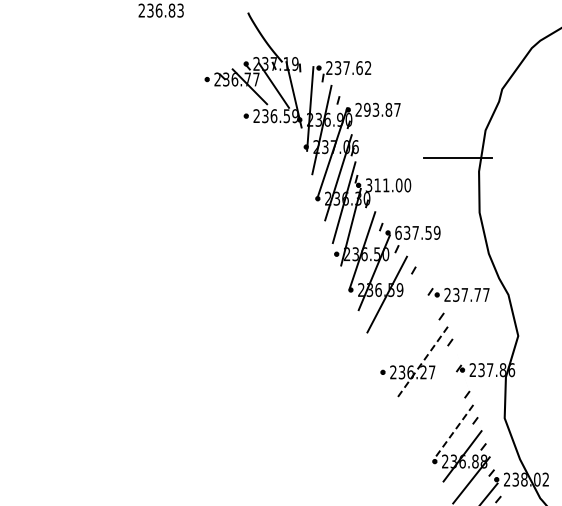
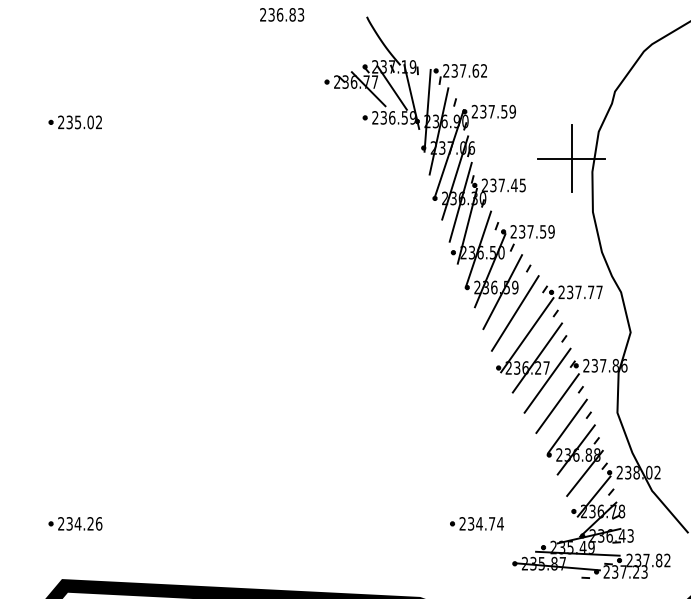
text: (381, 109) -> (497, 111), 293.87 -> 237.59
line: (457, 157) -> (571, 158), added
text: (387, 185) -> (503, 185), 311.00 -> 237.45
text: (398, 232) -> (513, 231), 637.59 -> 237.59
line: (399, 316) -> (514, 313), added
line: (412, 339) -> (527, 335), added
line: (422, 362) -> (537, 358), dashed -> solid
line: (433, 385) -> (547, 380), added
line: (443, 408) -> (557, 403), added
line: (453, 432) -> (567, 426), dashed -> solid

